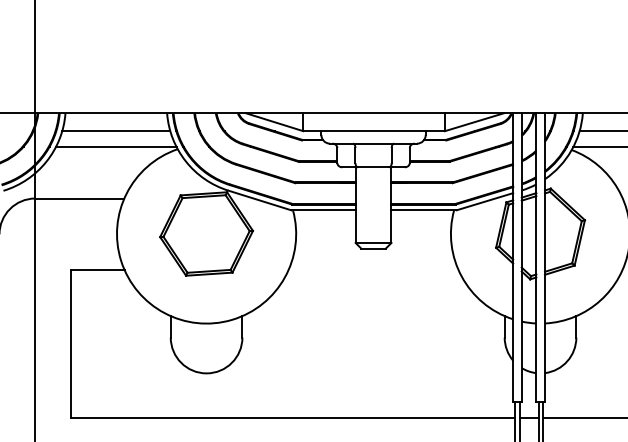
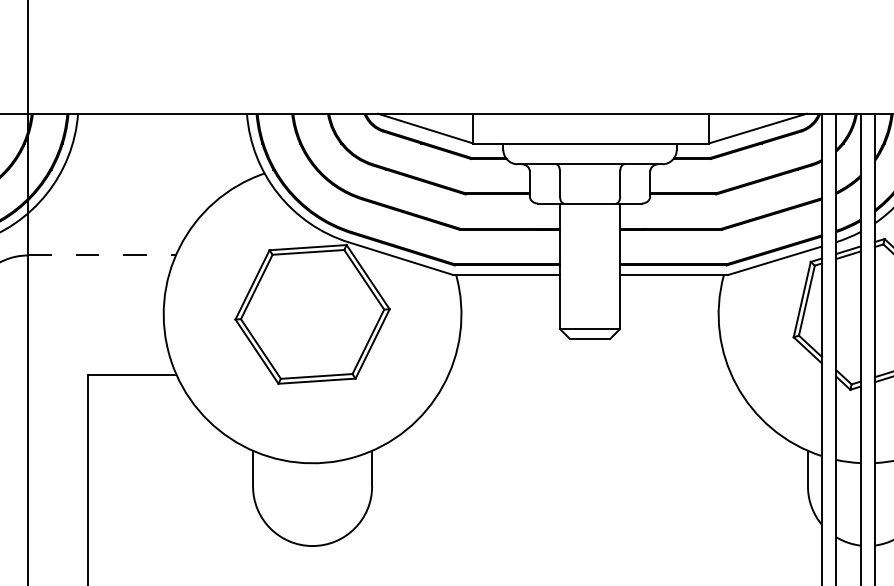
line: (116, 131) -> (162, 144), removed
line: (116, 146) -> (162, 168), removed
line: (79, 198) -> (101, 255), solid -> dashed

